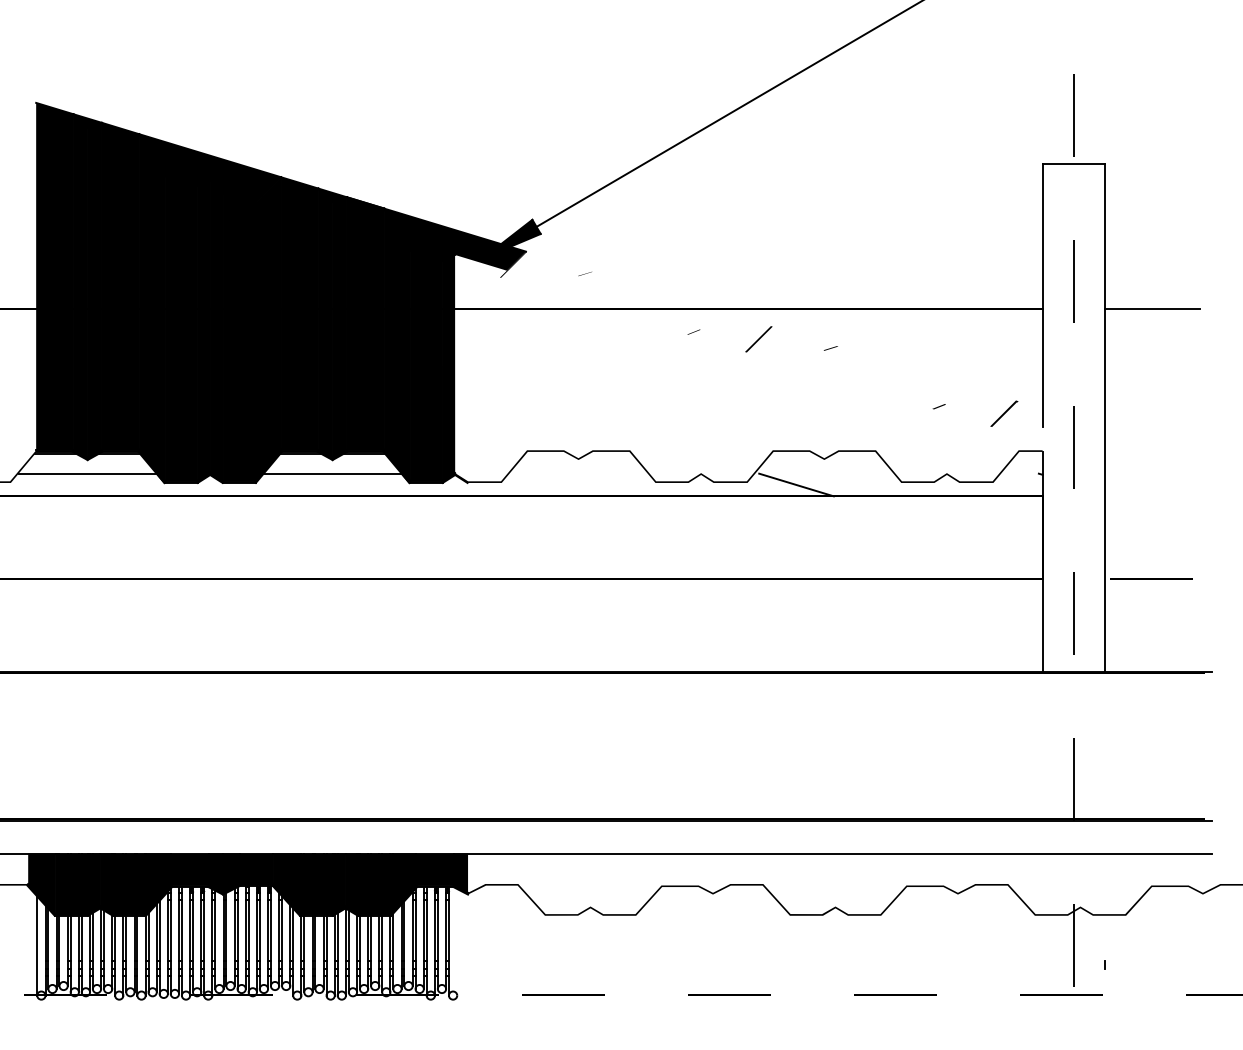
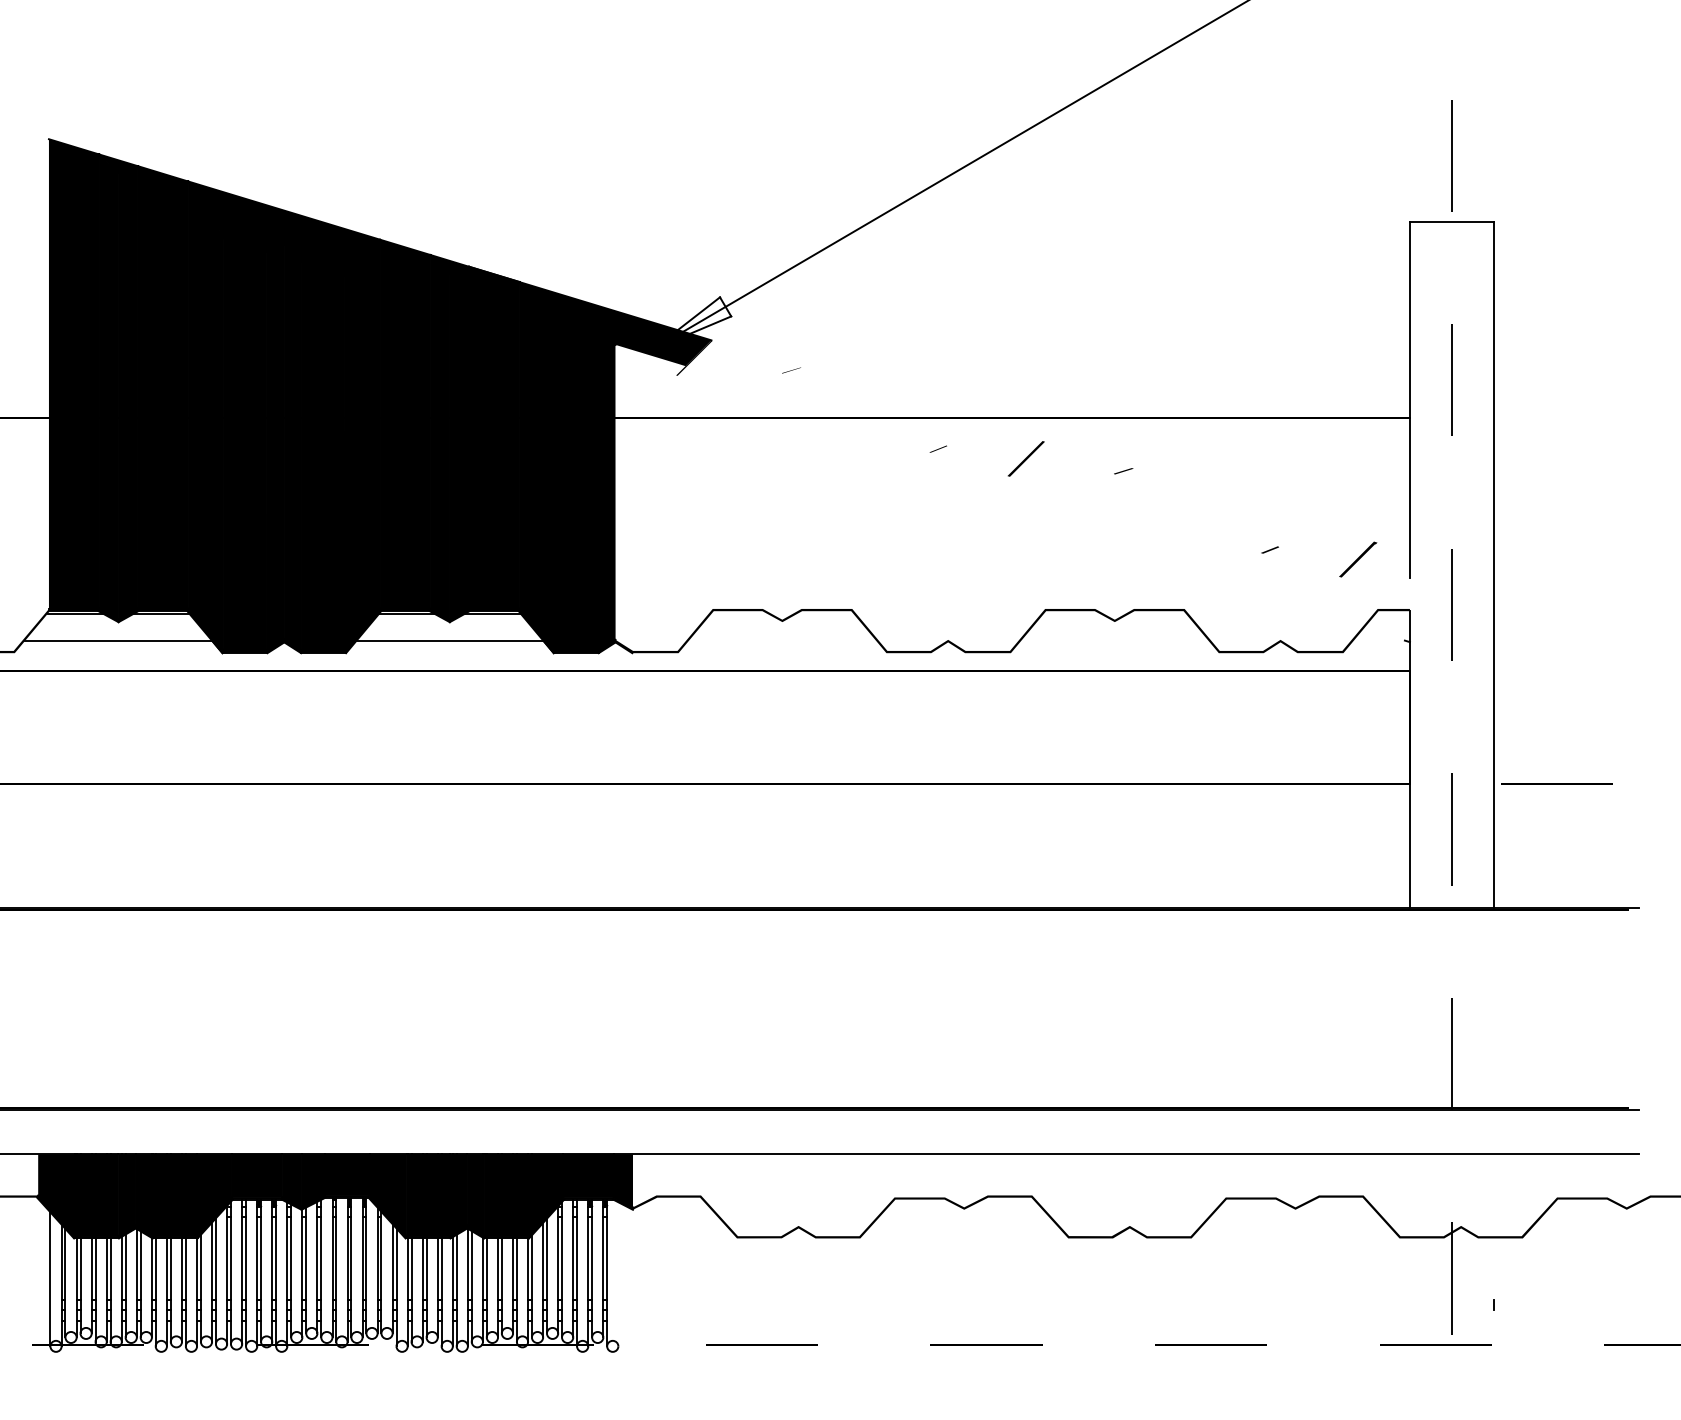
fill: (511, 239) -> (691, 323), removed
line: (1152, 308) -> (1558, 417), removed
line: (796, 484) -> (1076, 655), removed

